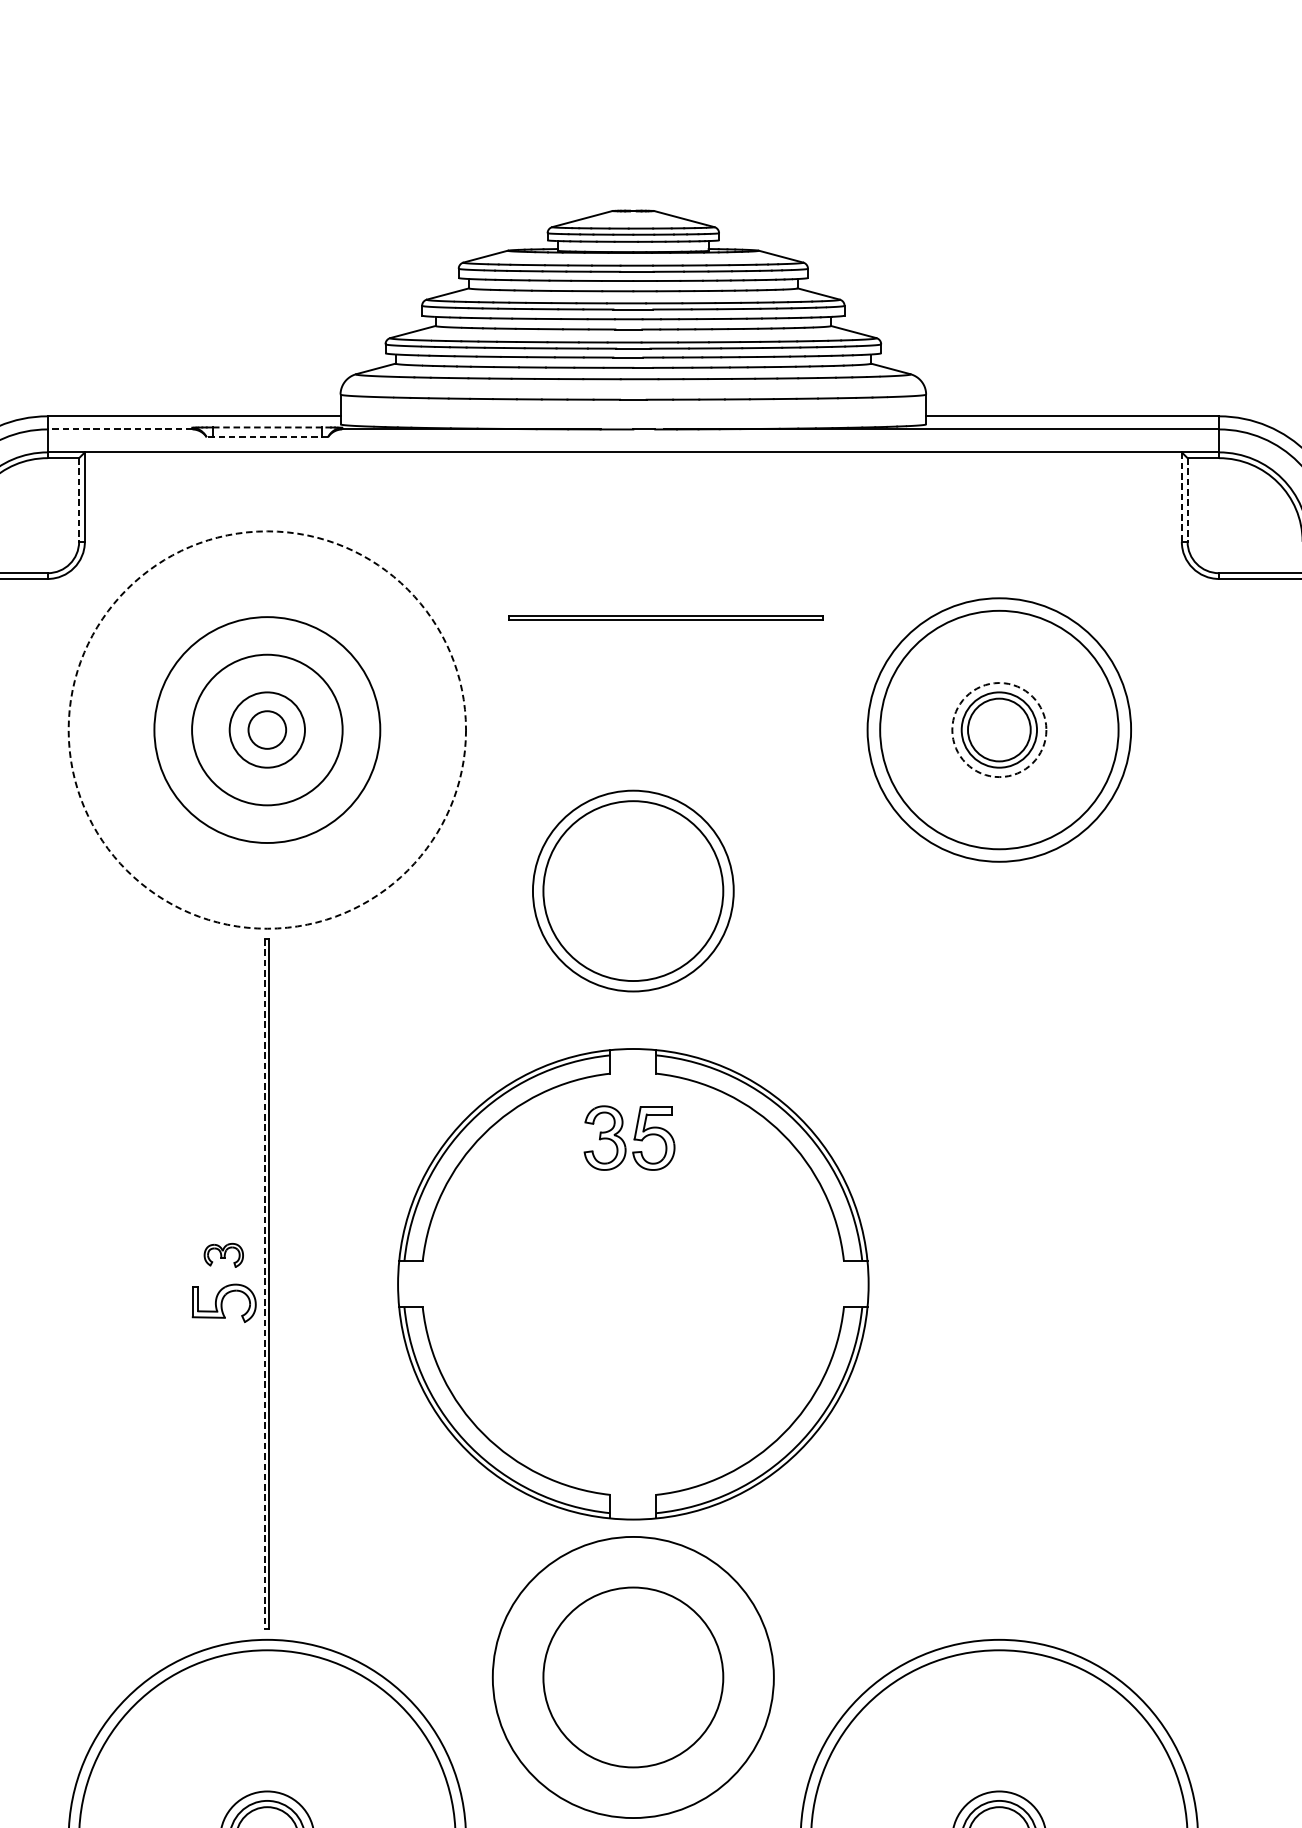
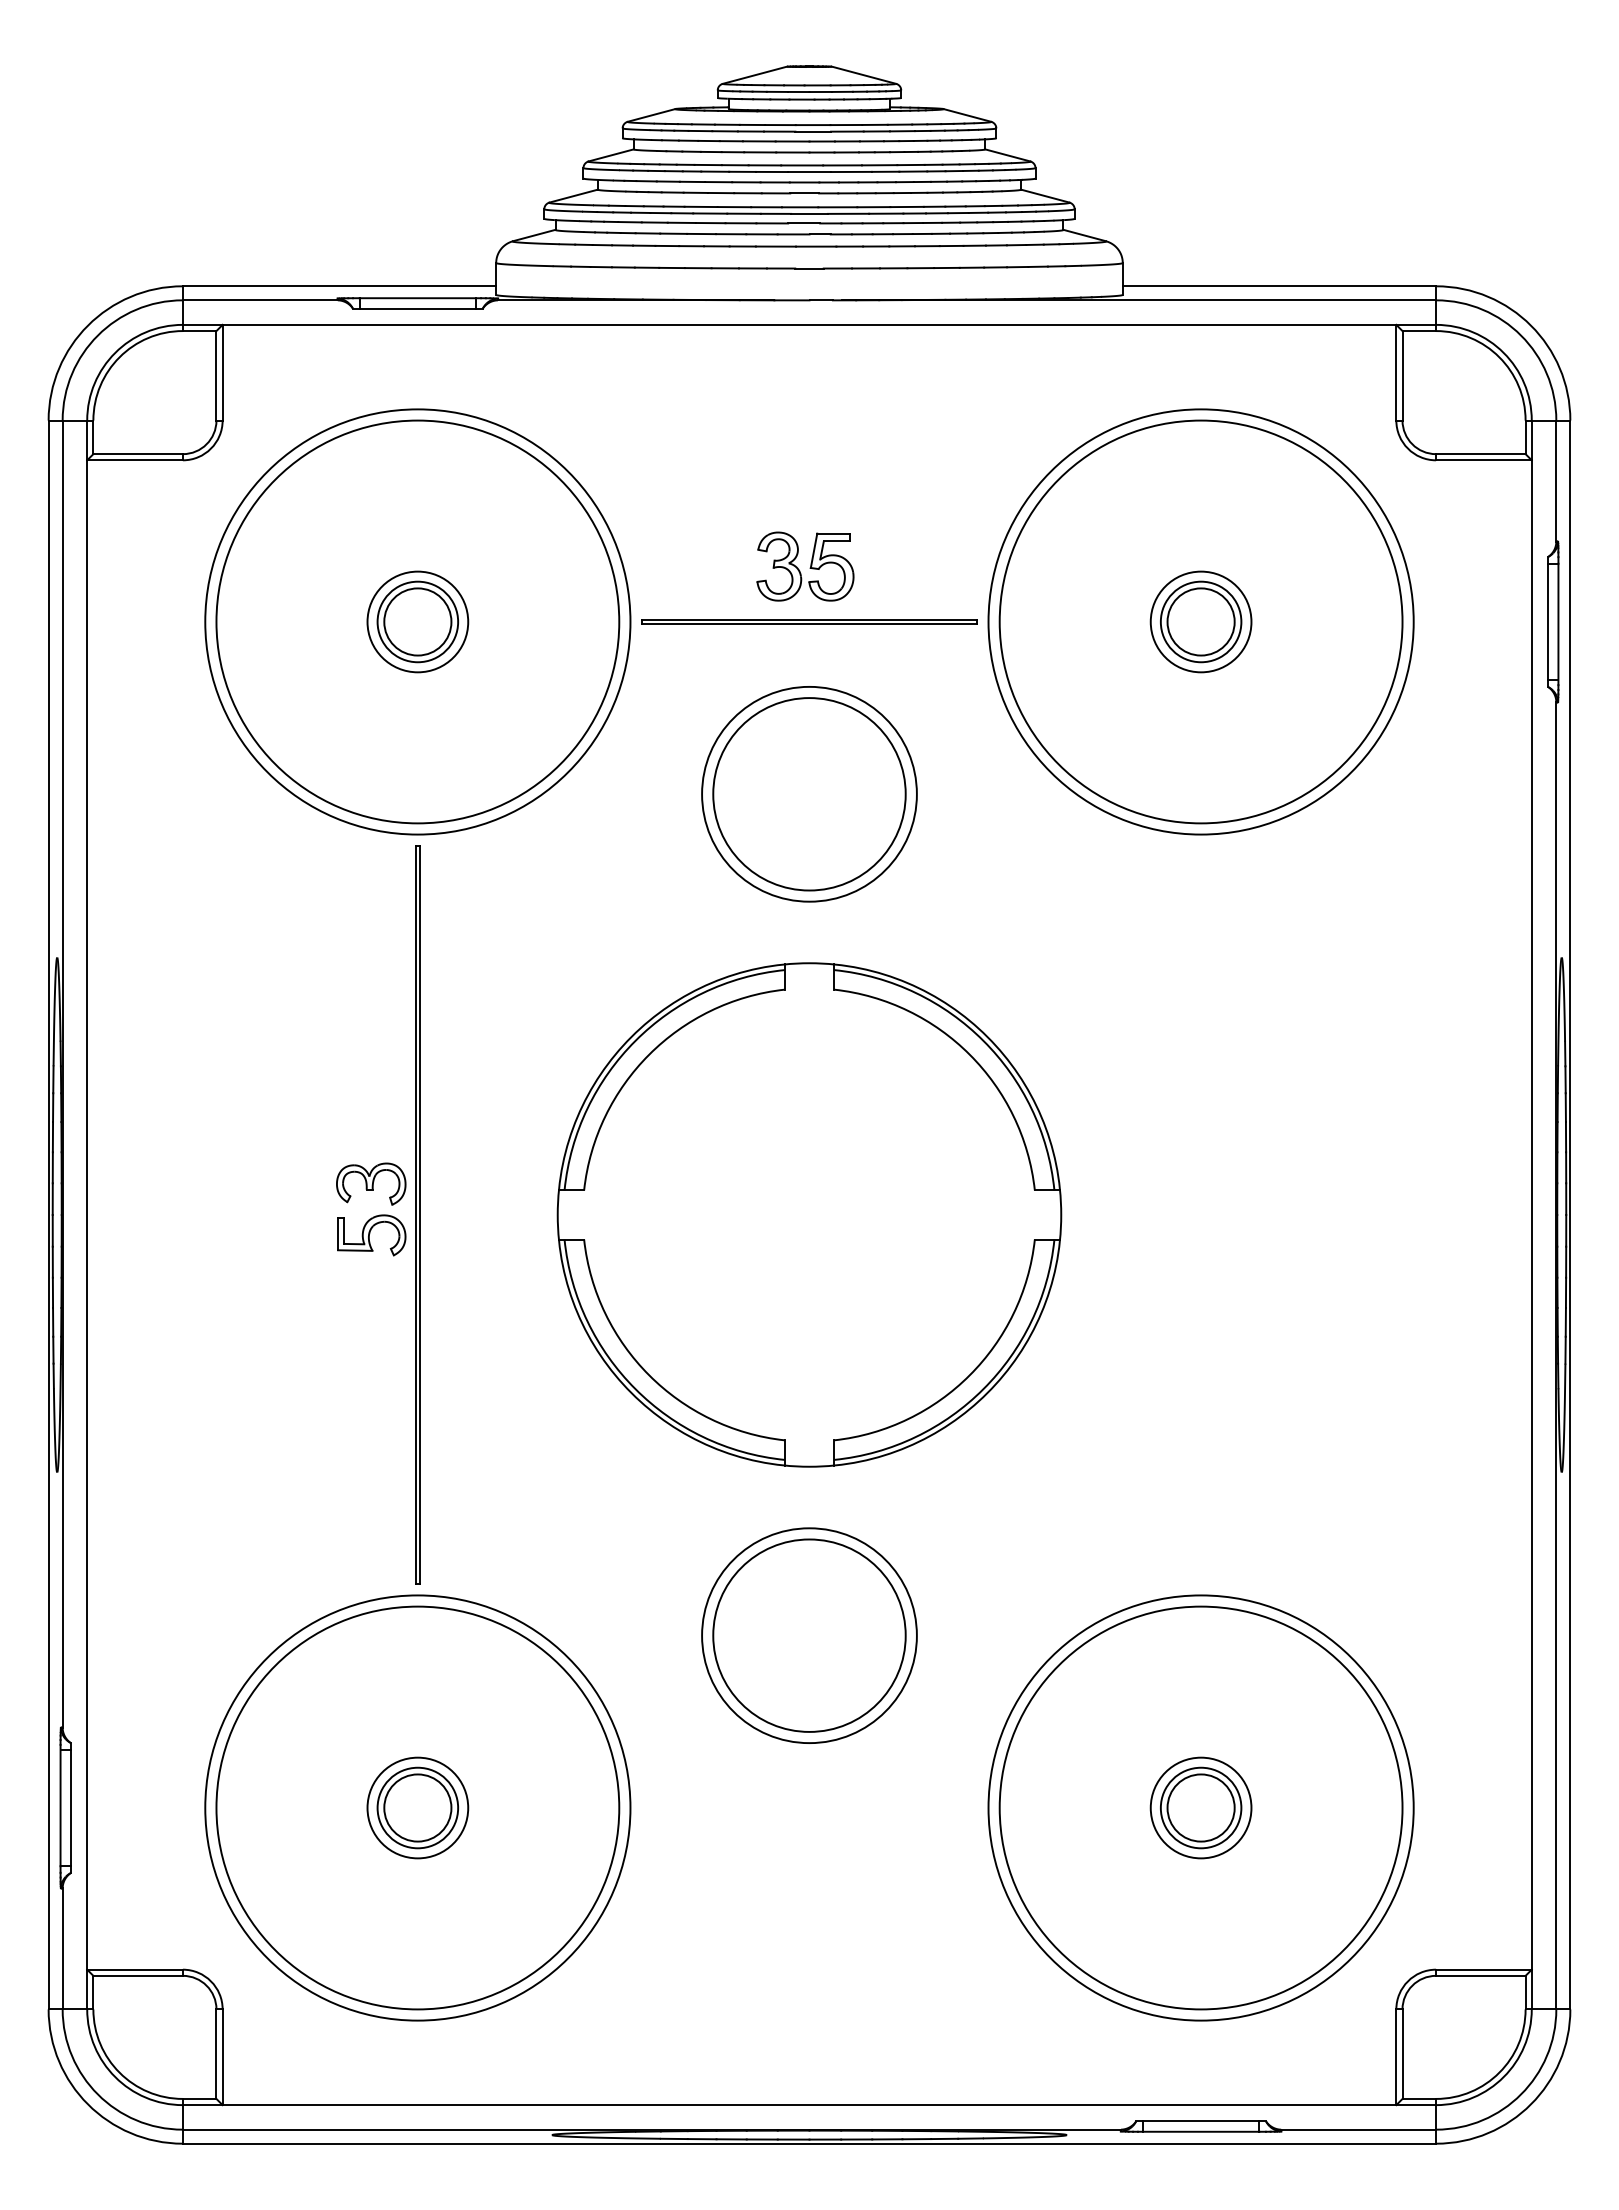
line: (269, 427) -> (420, 298), dashed -> solid
line: (119, 429) -> (259, 300), dashed -> solid
line: (267, 437) -> (417, 308), dashed -> solid
line: (1181, 496) -> (1396, 372), dashed -> solid
line: (79, 499) -> (216, 375), dashed -> solid
line: (1187, 499) -> (1402, 375), dashed -> solid
part: (666, 617) -> (809, 621), moved
circle: (267, 729) -> (417, 621), dashed -> solid
circle: (267, 729) -> (417, 621), size x0.62
circle: (267, 729) -> (417, 621), size x1.67
circle: (267, 729) -> (417, 621), size x1.67
circle: (998, 729) -> (1200, 621), dashed -> solid
circle: (998, 729) -> (1200, 621), size x1.43
circle: (998, 729) -> (1200, 621), size x1.67
part: (629, 1138) -> (805, 566), moved
part: (224, 1254) -> (371, 1183), size x1.67
line: (265, 1284) -> (415, 1215), dashed -> solid
circle: (633, 1677) -> (809, 1635), size x0.71

